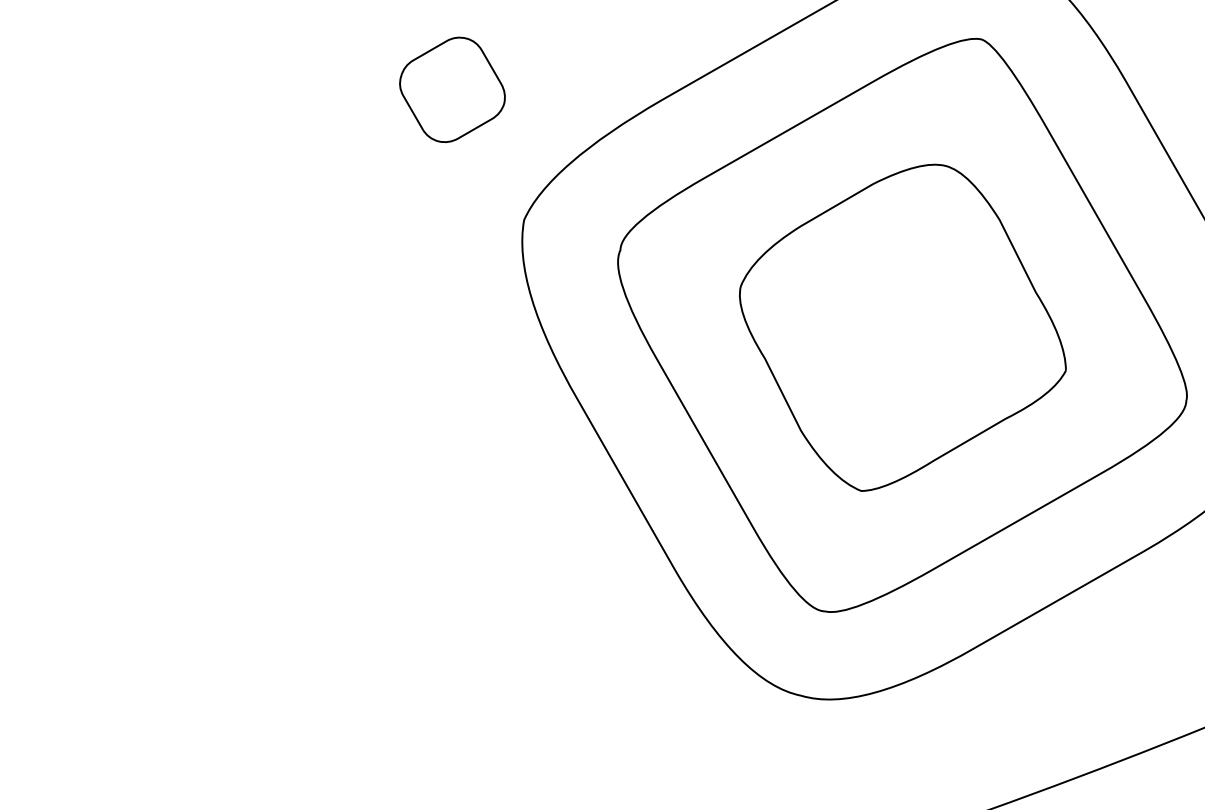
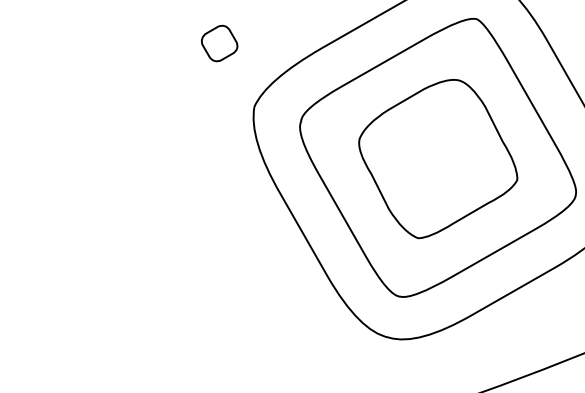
part: (452, 89) -> (219, 43), size x0.7

